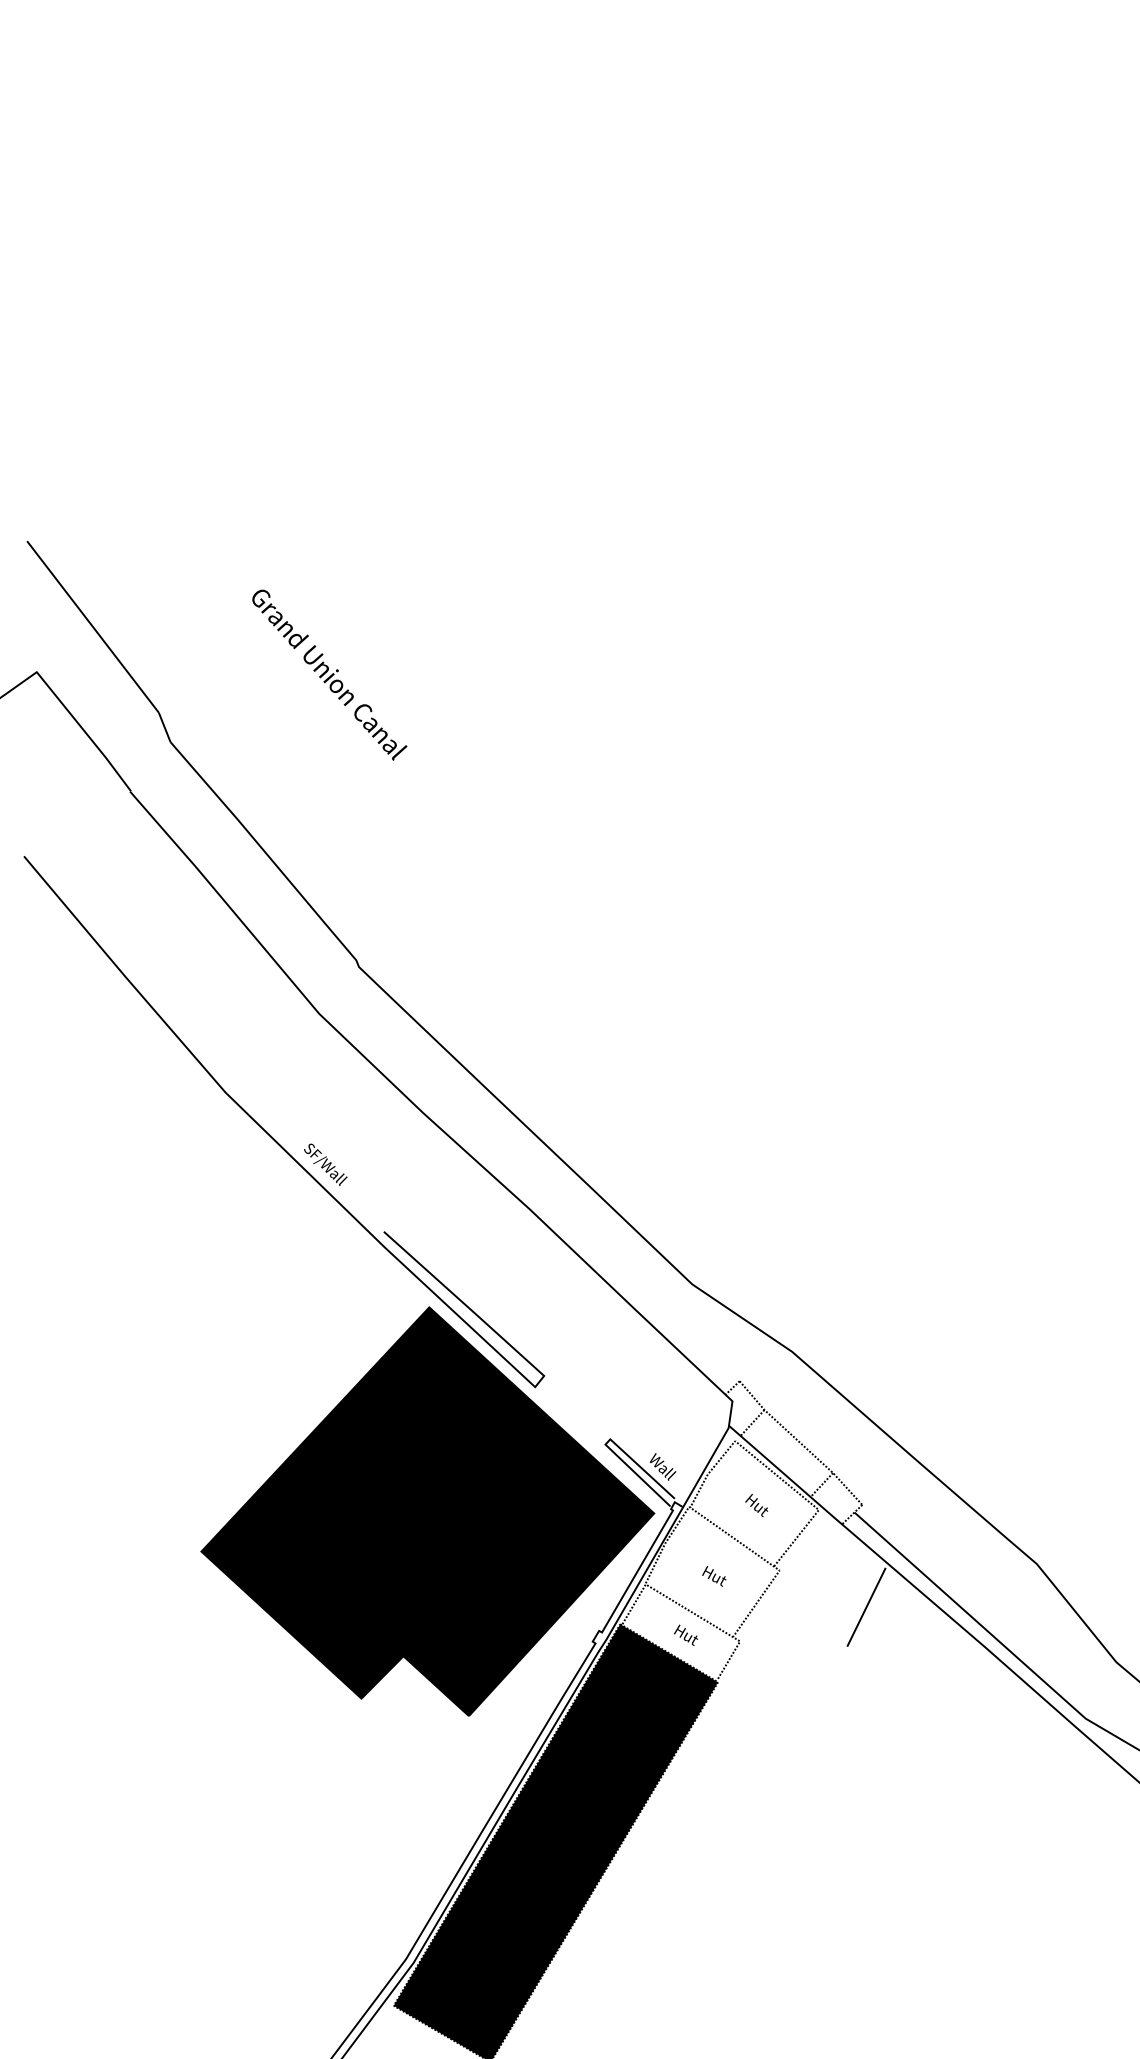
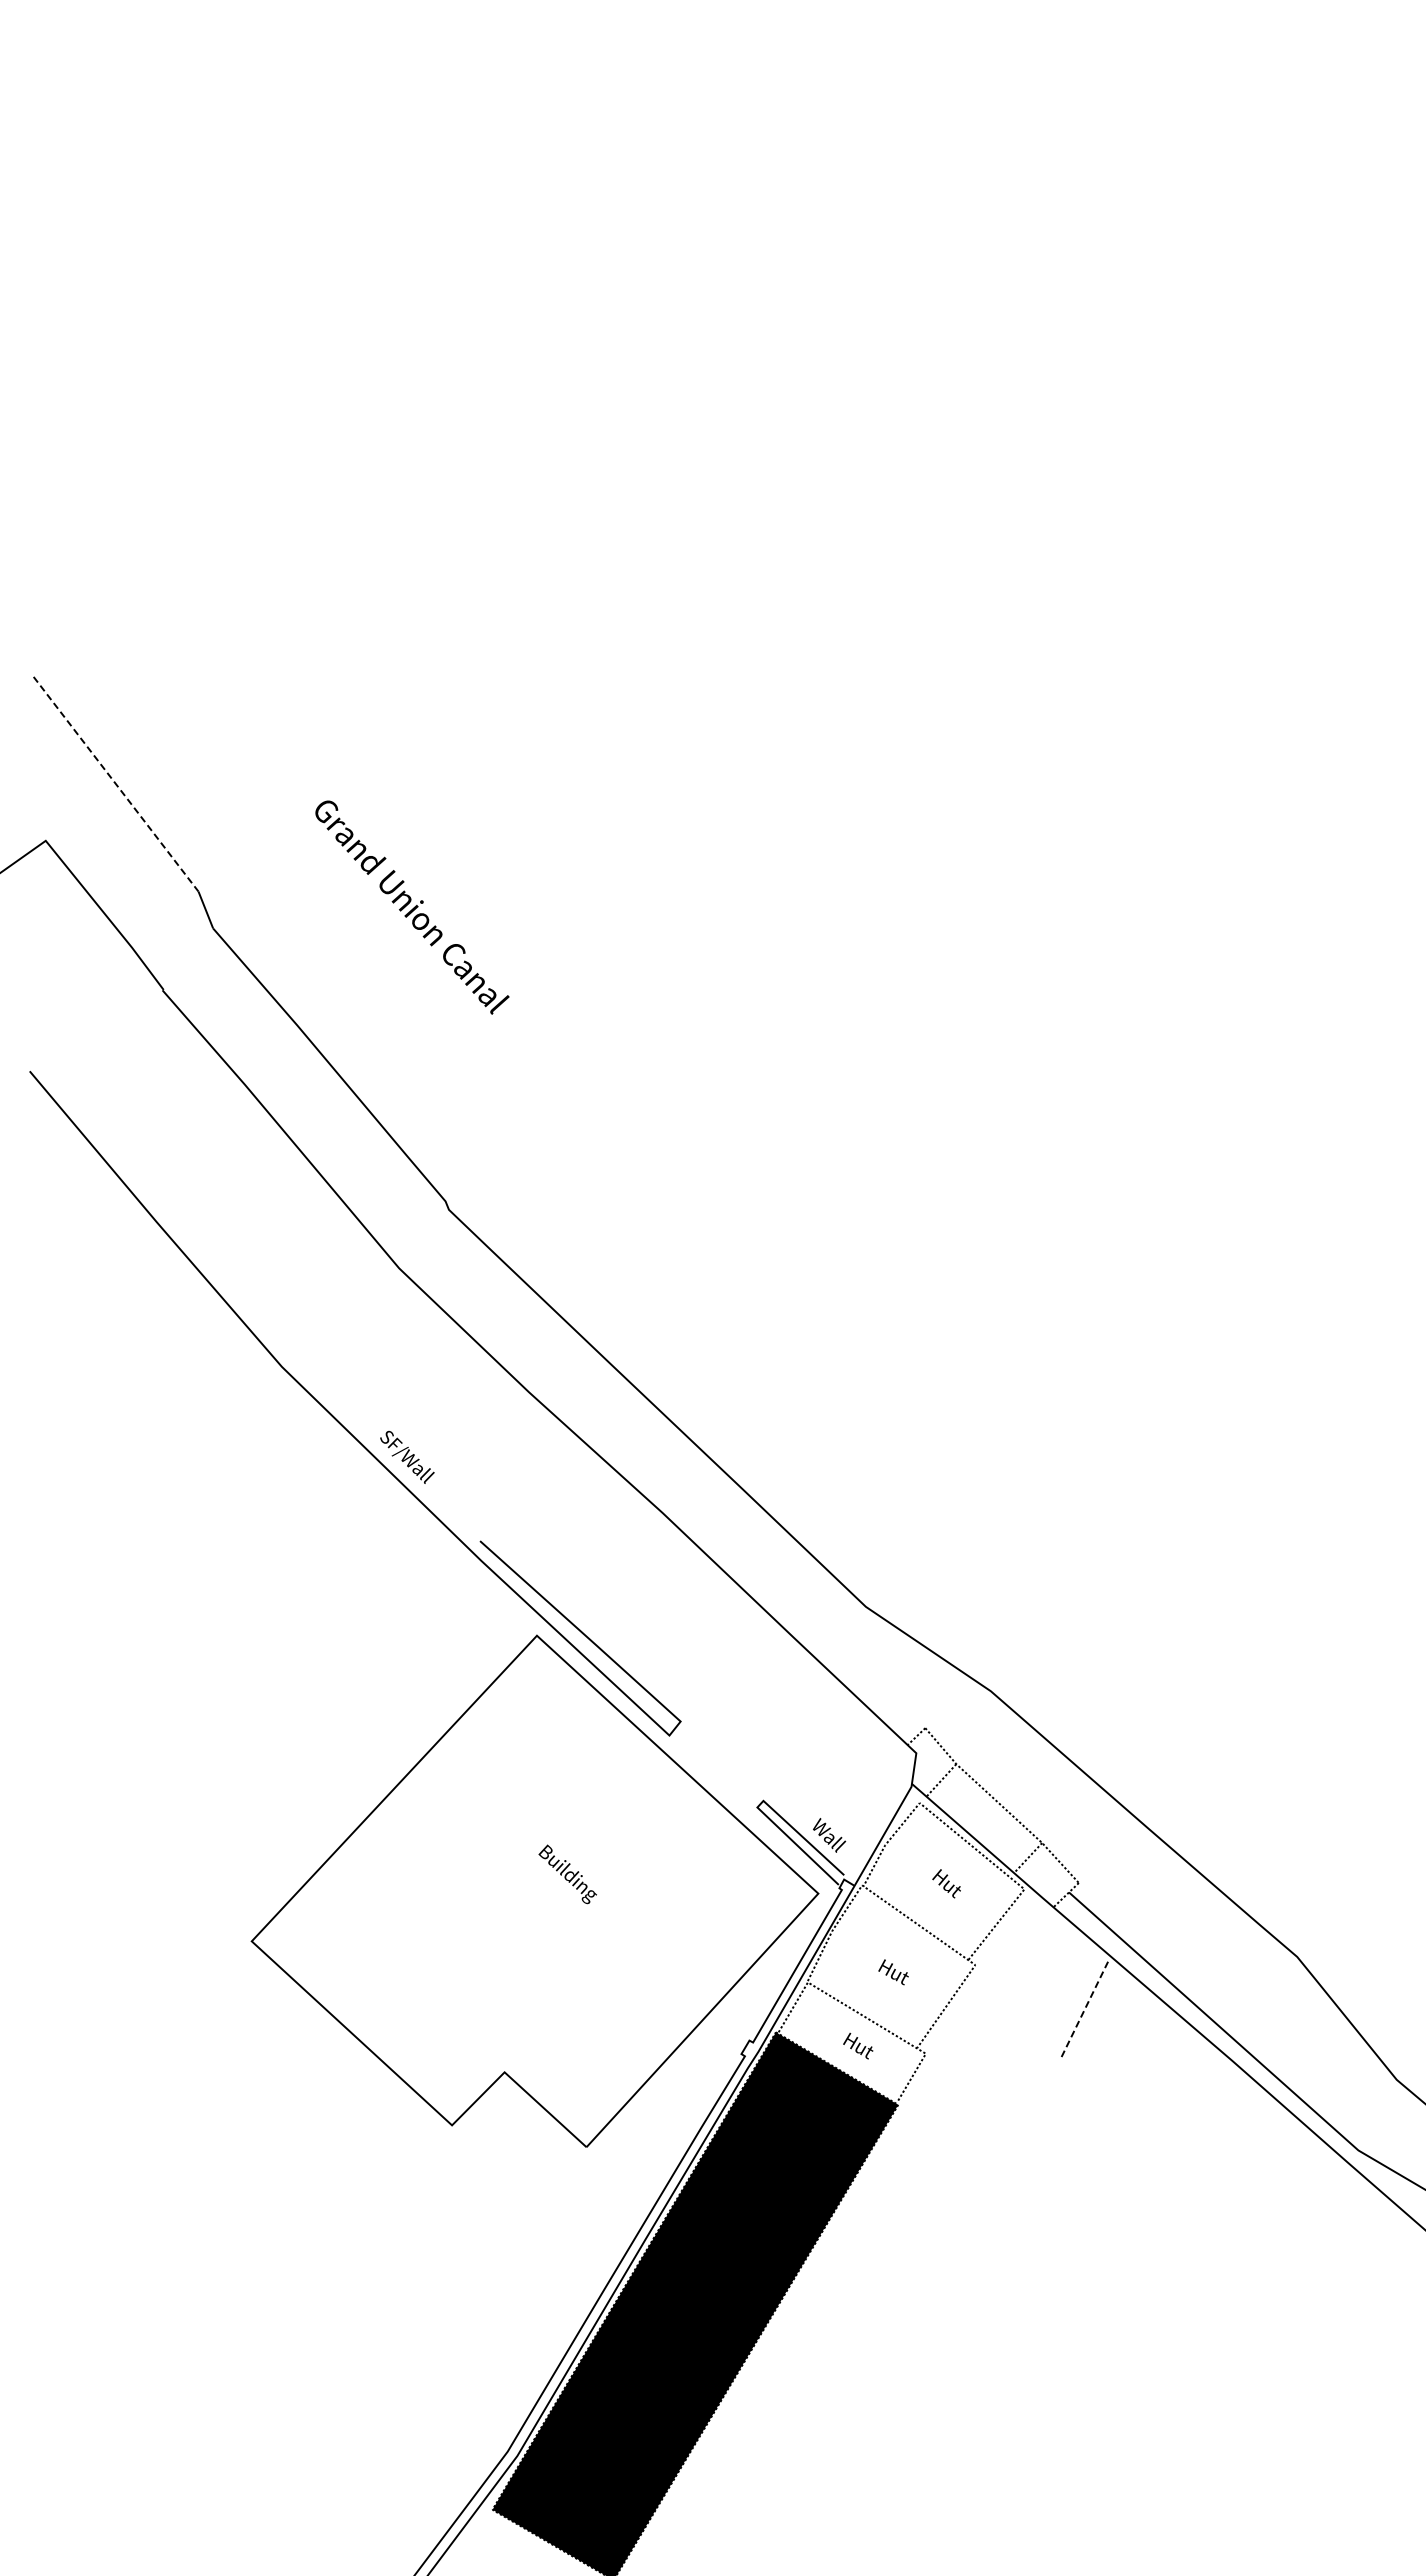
line: (93, 627) -> (116, 784), solid -> dashed
text: (329, 675) -> (412, 907), moved
fill: (427, 1511) -> (534, 1891), removed
line: (866, 1607) -> (1084, 2011), solid -> dashed

